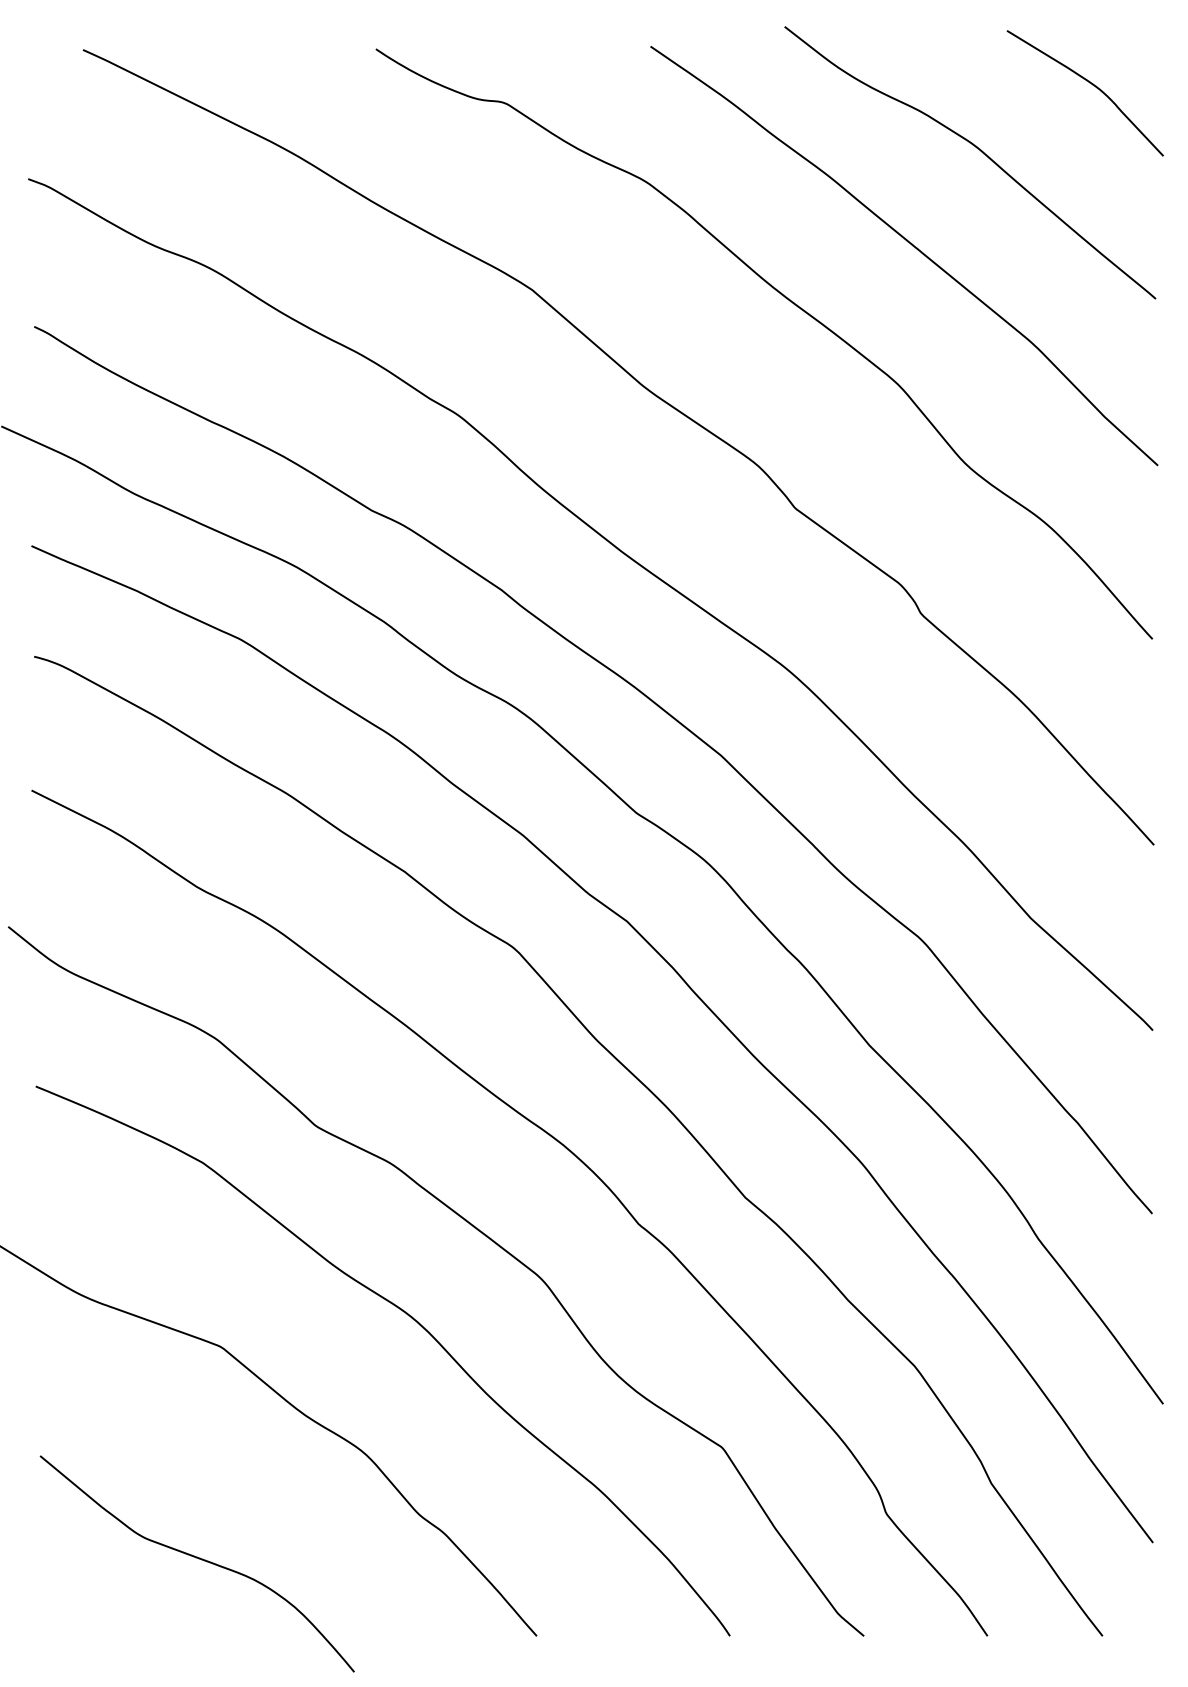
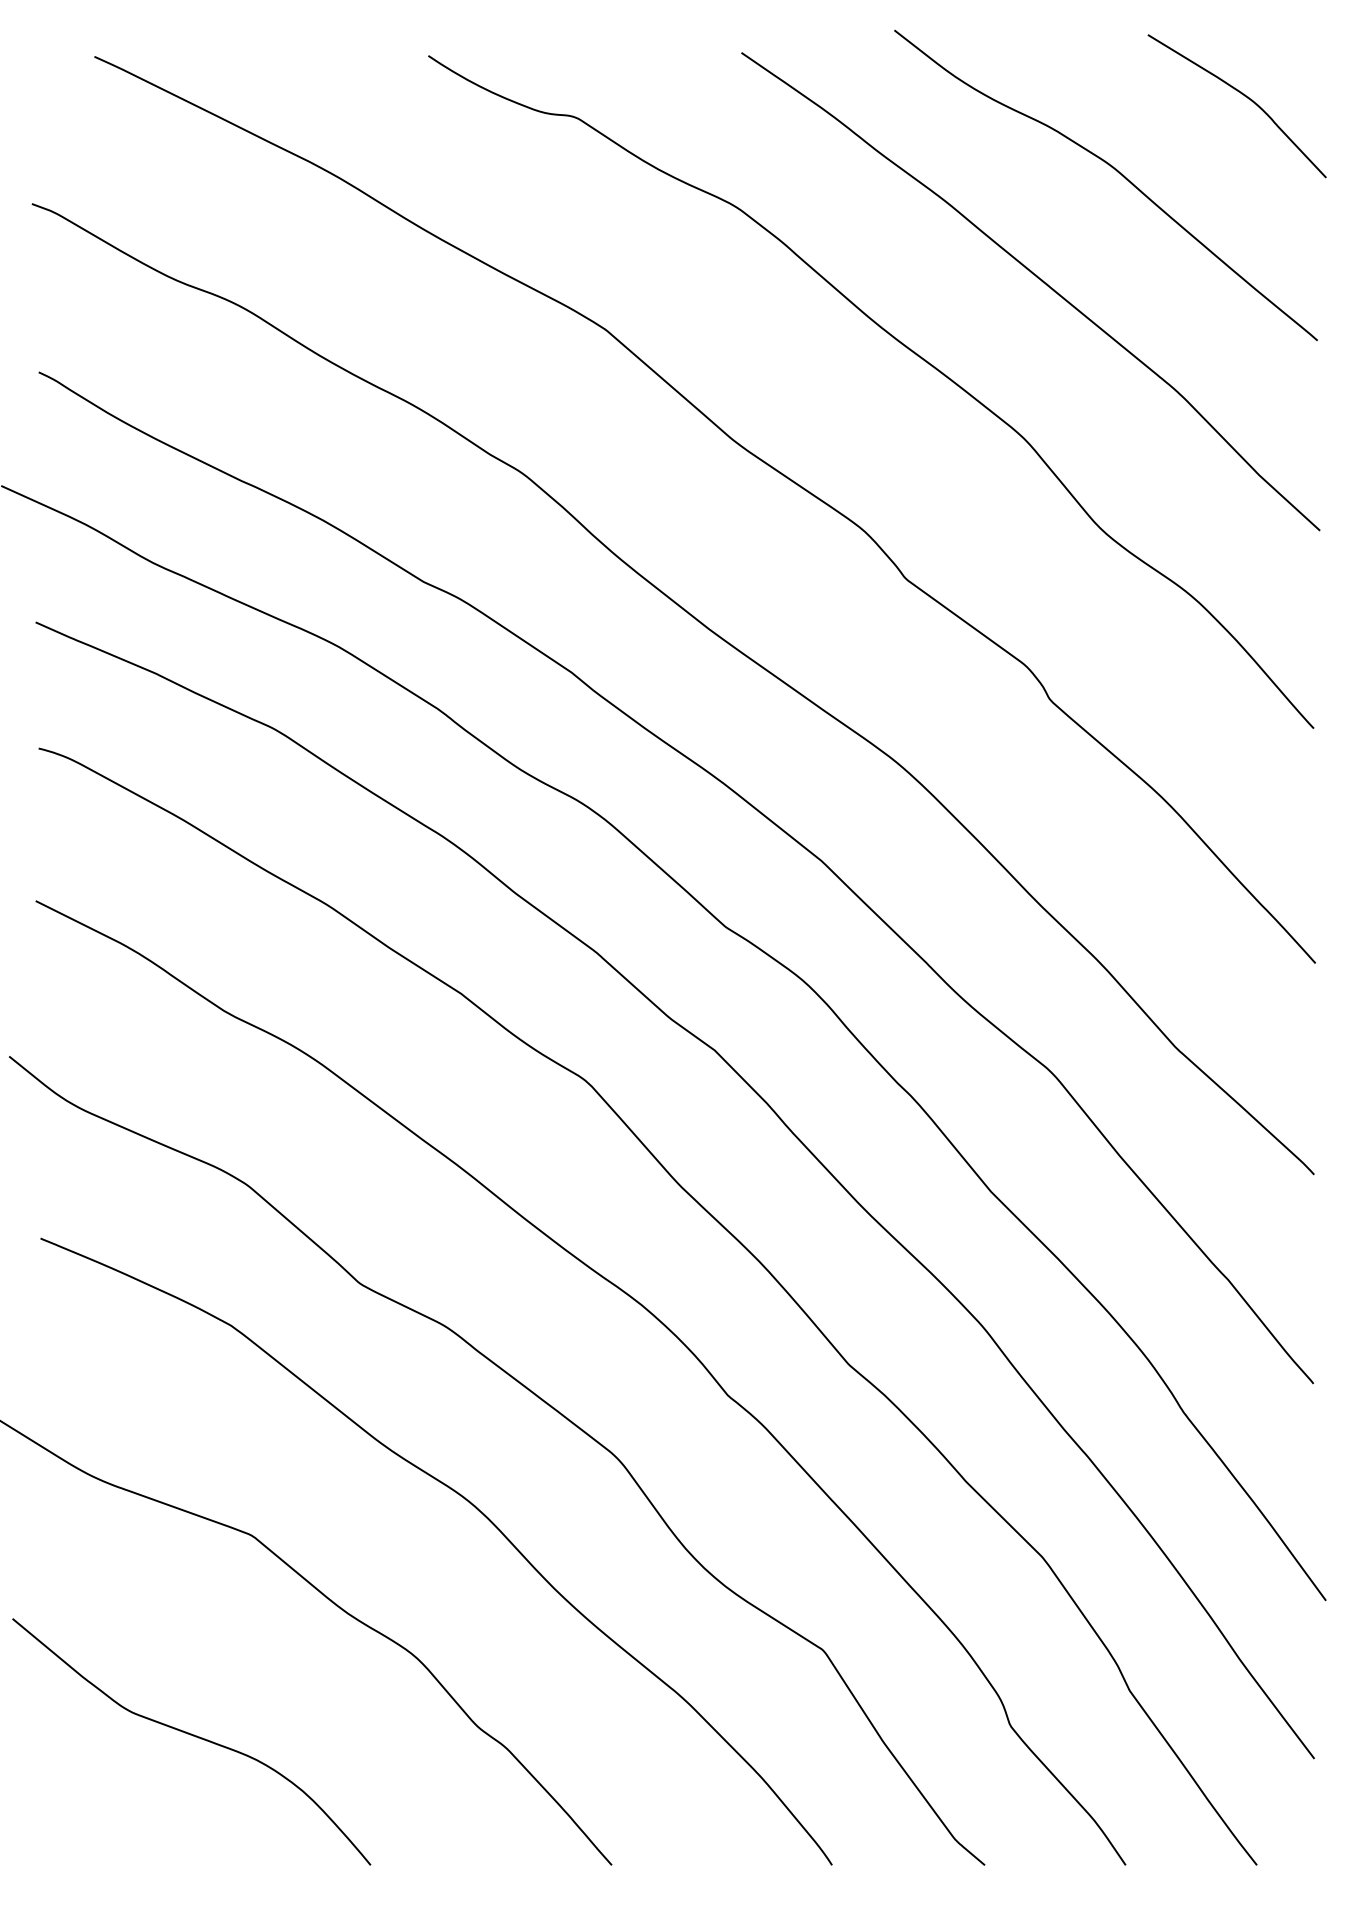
curve: (198, 1559) -> (193, 1736), moved

